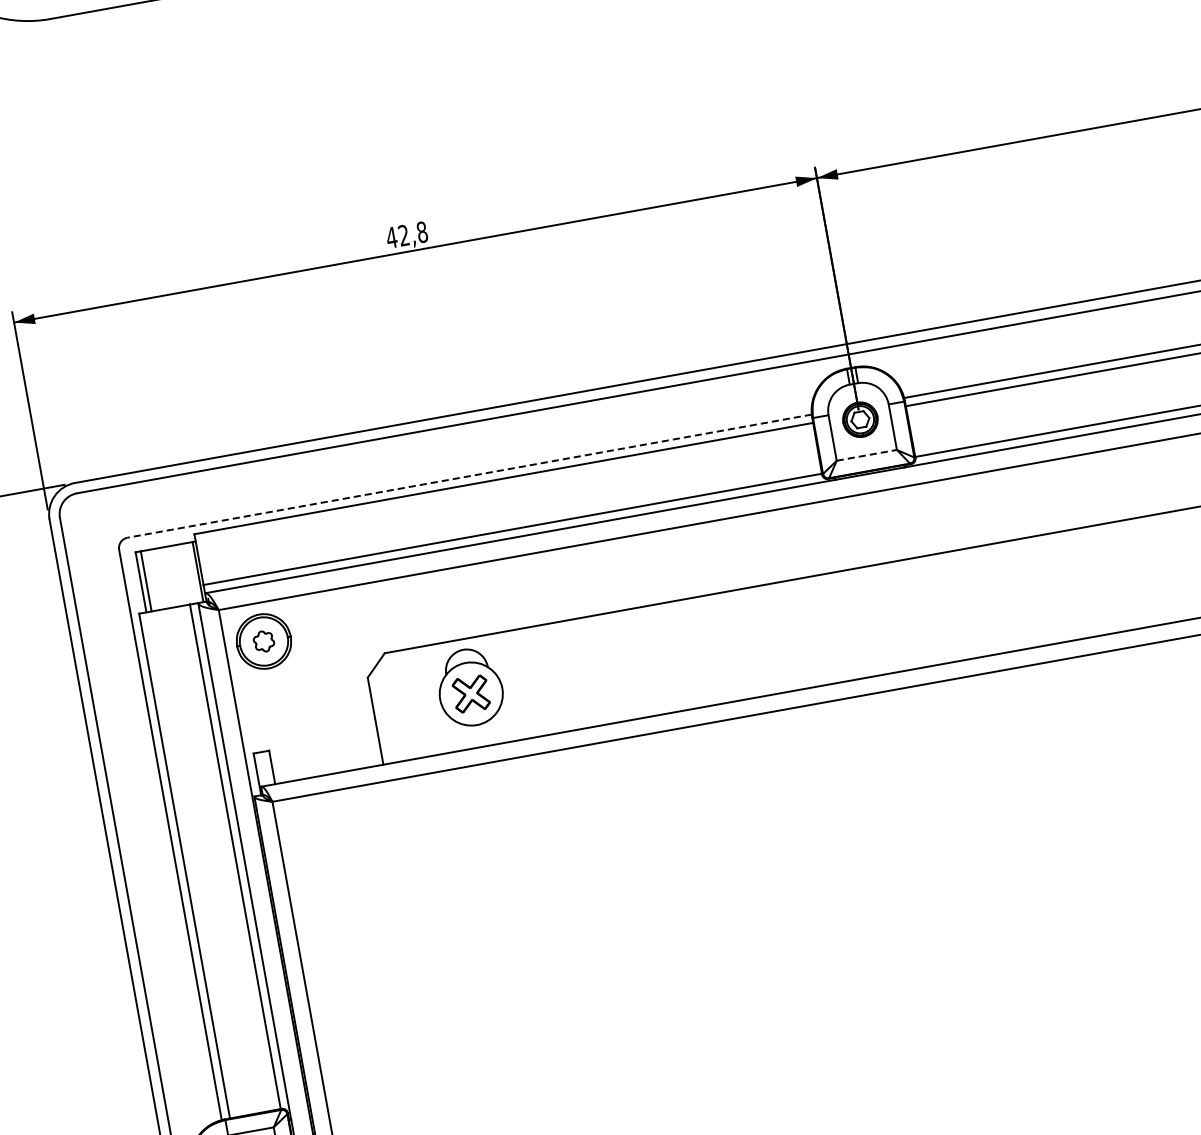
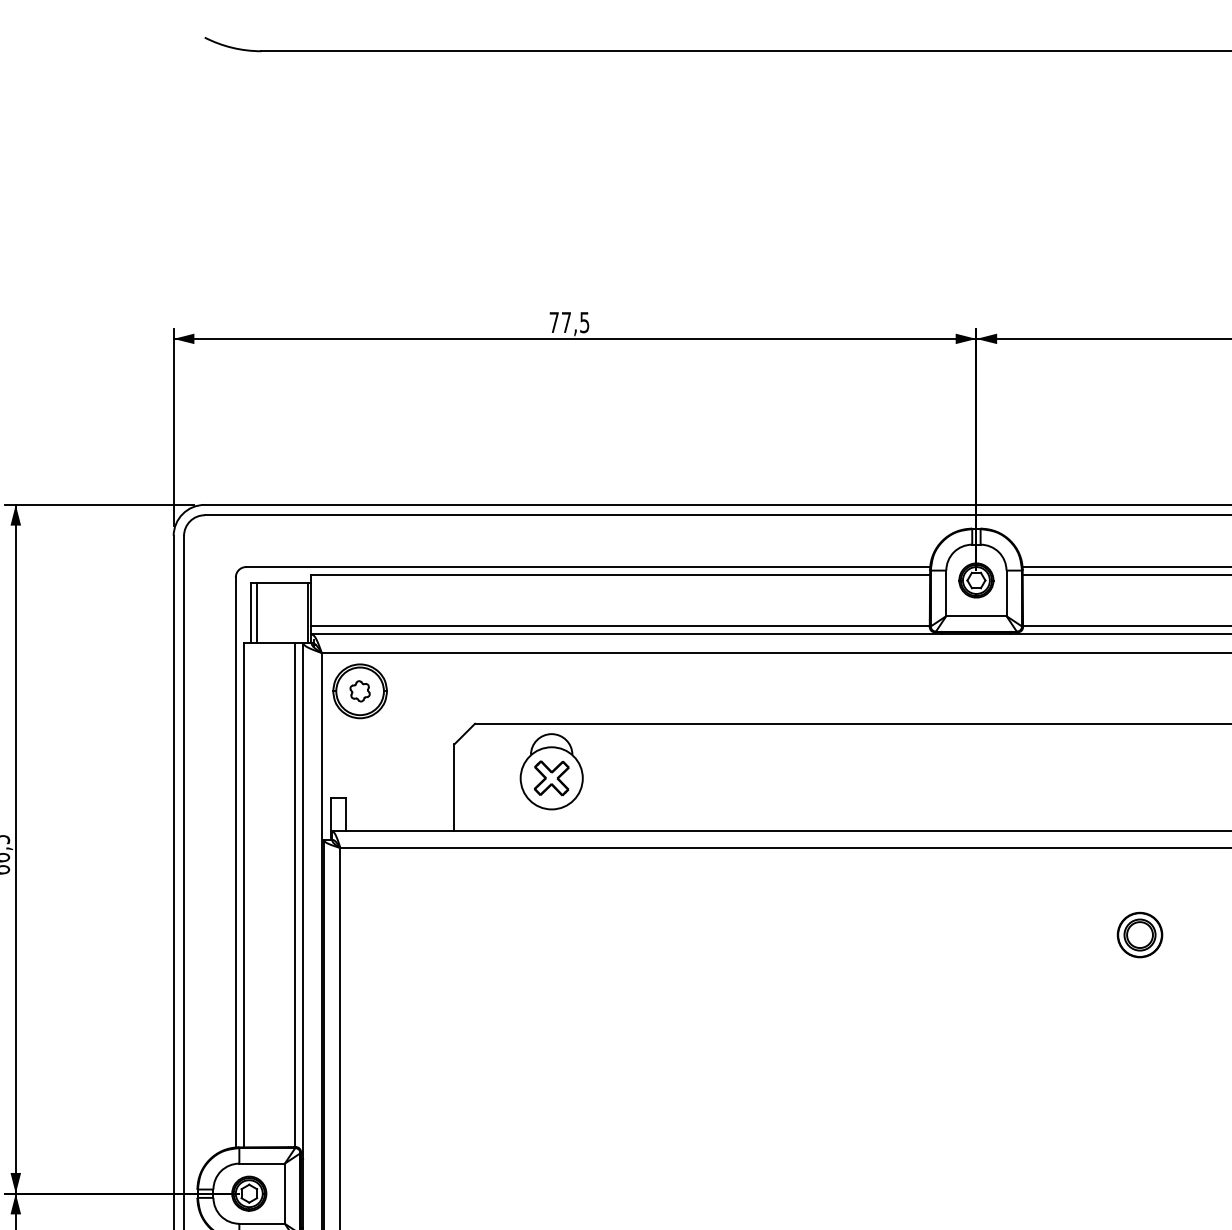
text: (407, 234) -> (569, 322), 42,8 -> 77,5
line: (866, 455) -> (976, 616), dashed -> solid
line: (469, 476) -> (587, 567), dashed -> solid
part: (1087, 744) -> (1139, 934), added

